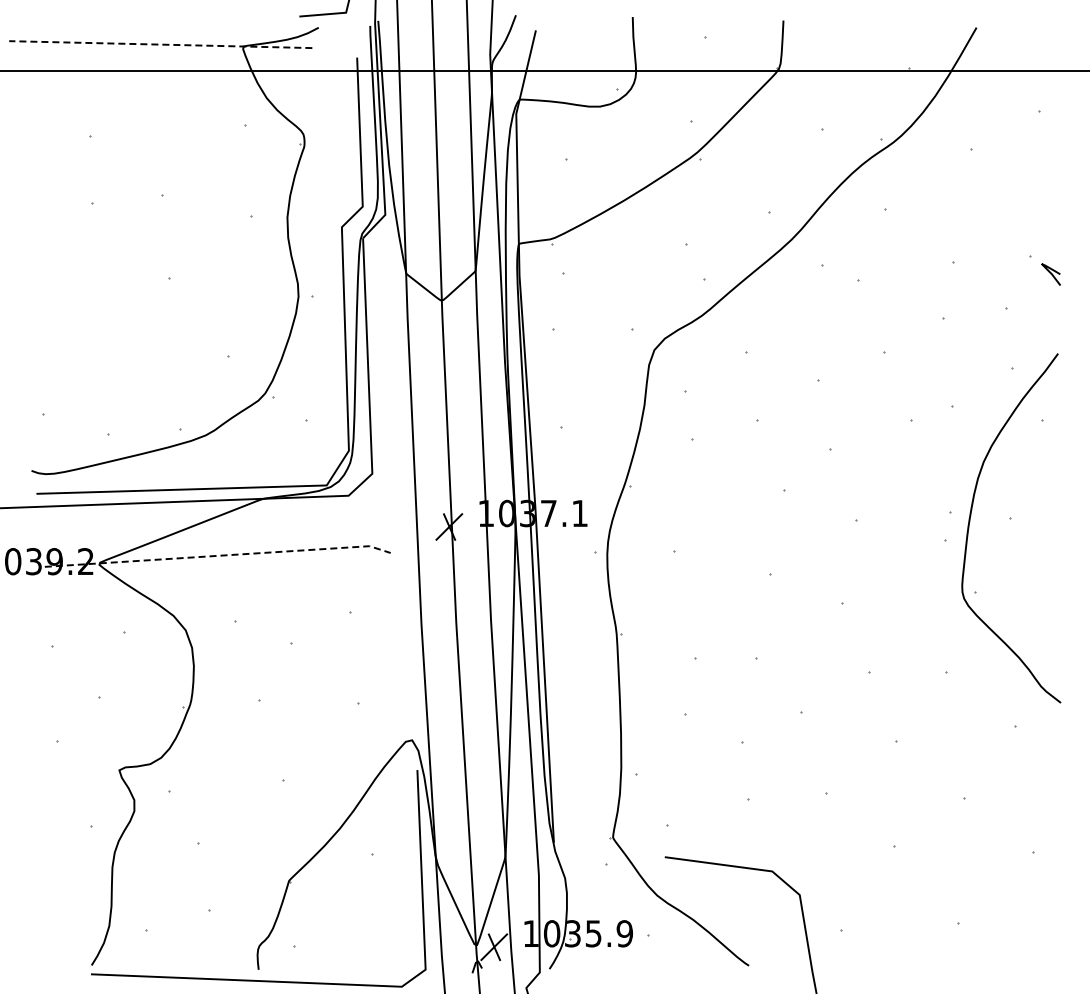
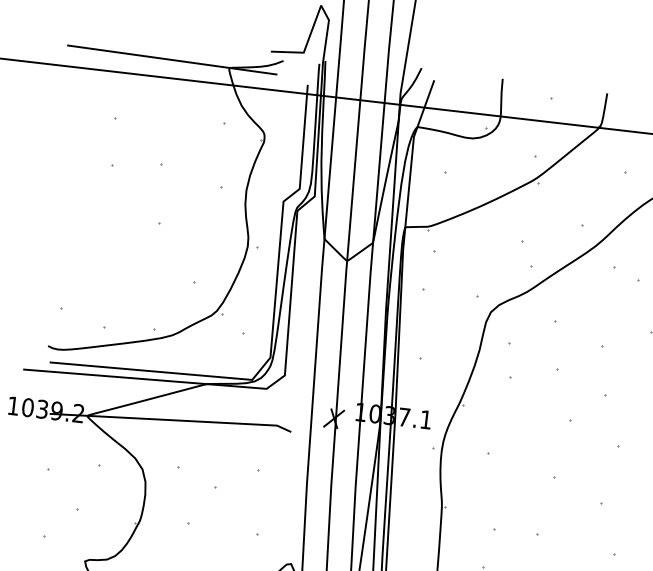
line: (160, 44) -> (172, 59), dashed -> solid
line: (219, 555) -> (172, 420), dashed -> solid

